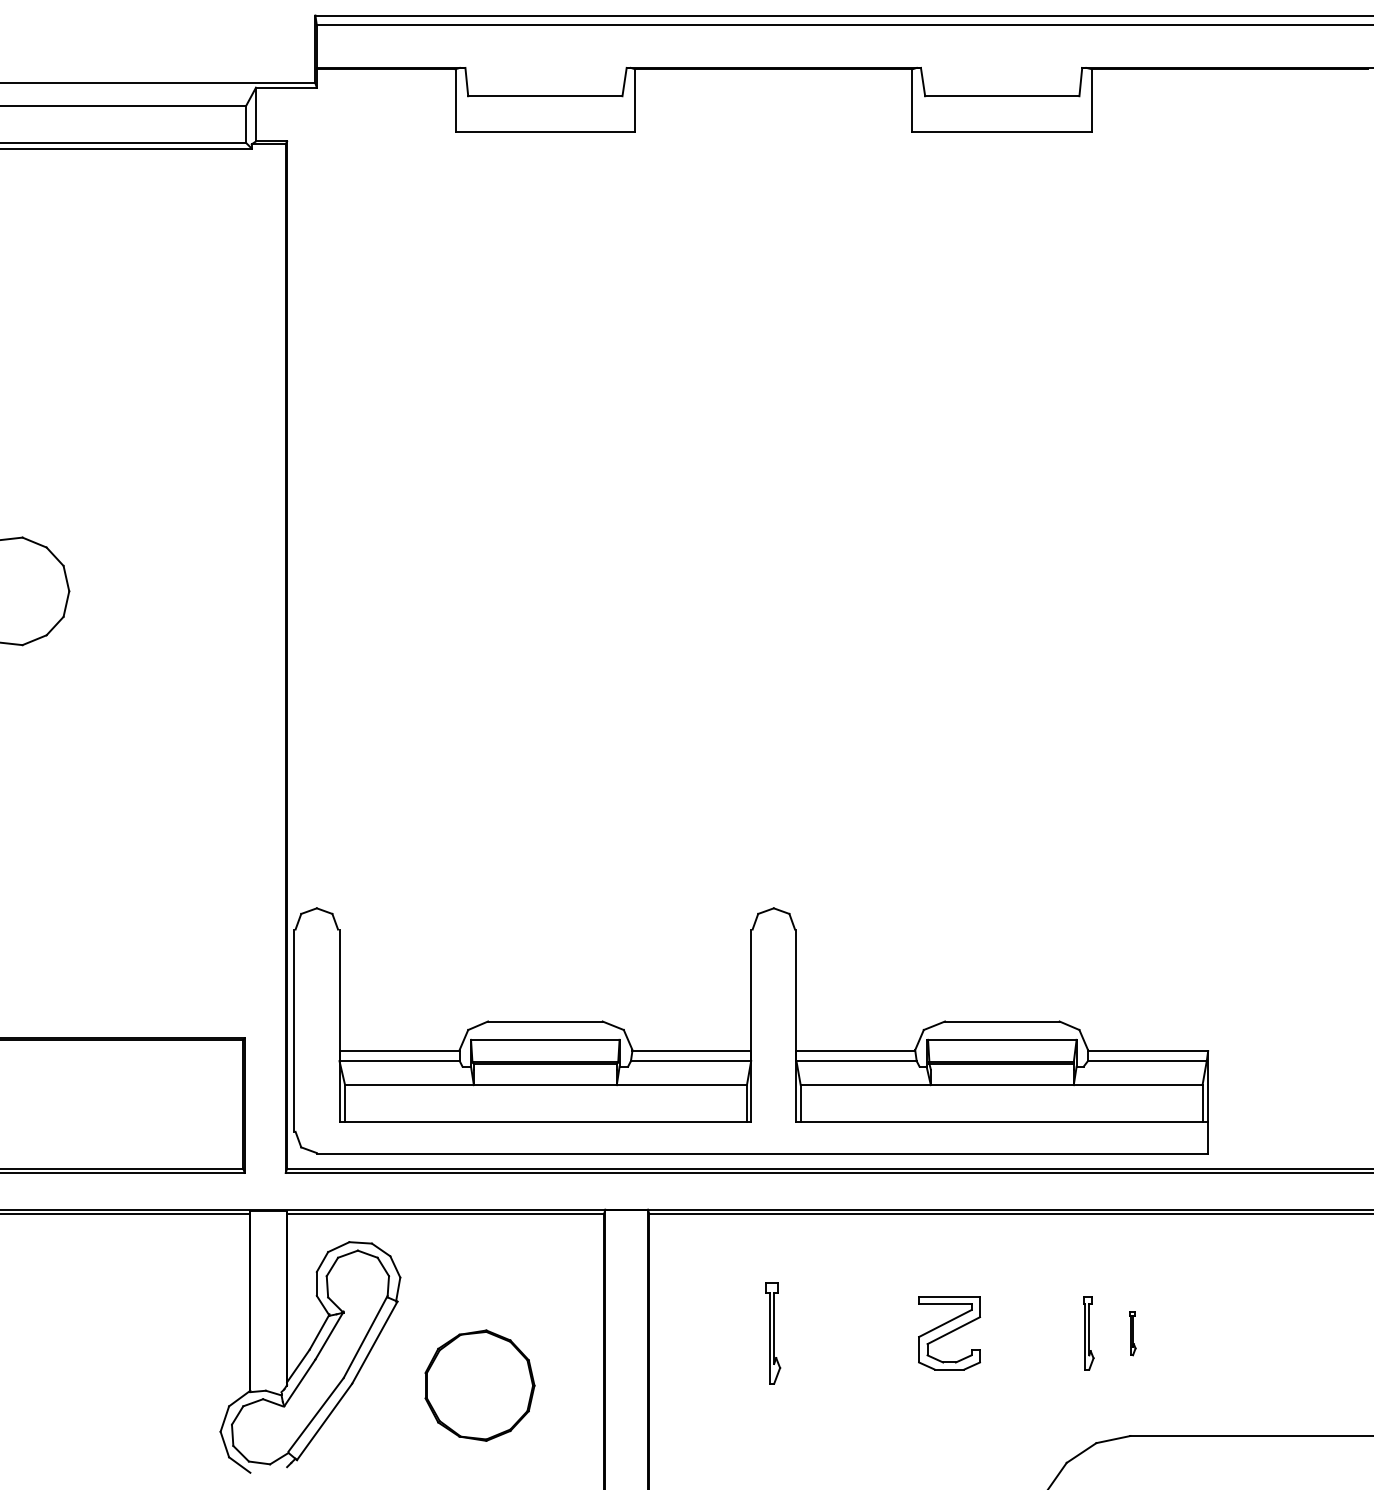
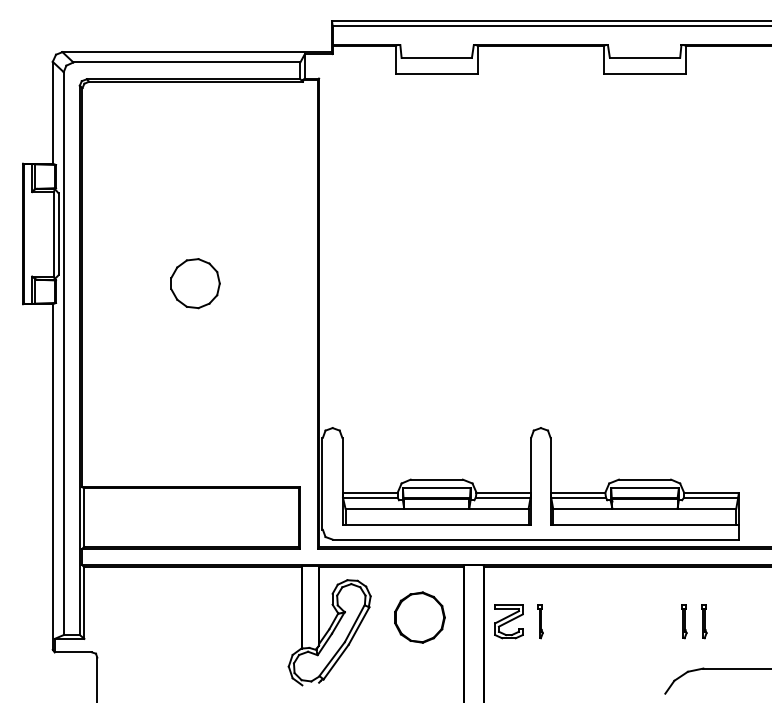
part: (772, 1332) -> (540, 621), size x0.71
part: (948, 1332) -> (508, 621), moved
part: (1132, 1332) -> (704, 621), size x1.67
part: (478, 1385) -> (419, 617), moved

